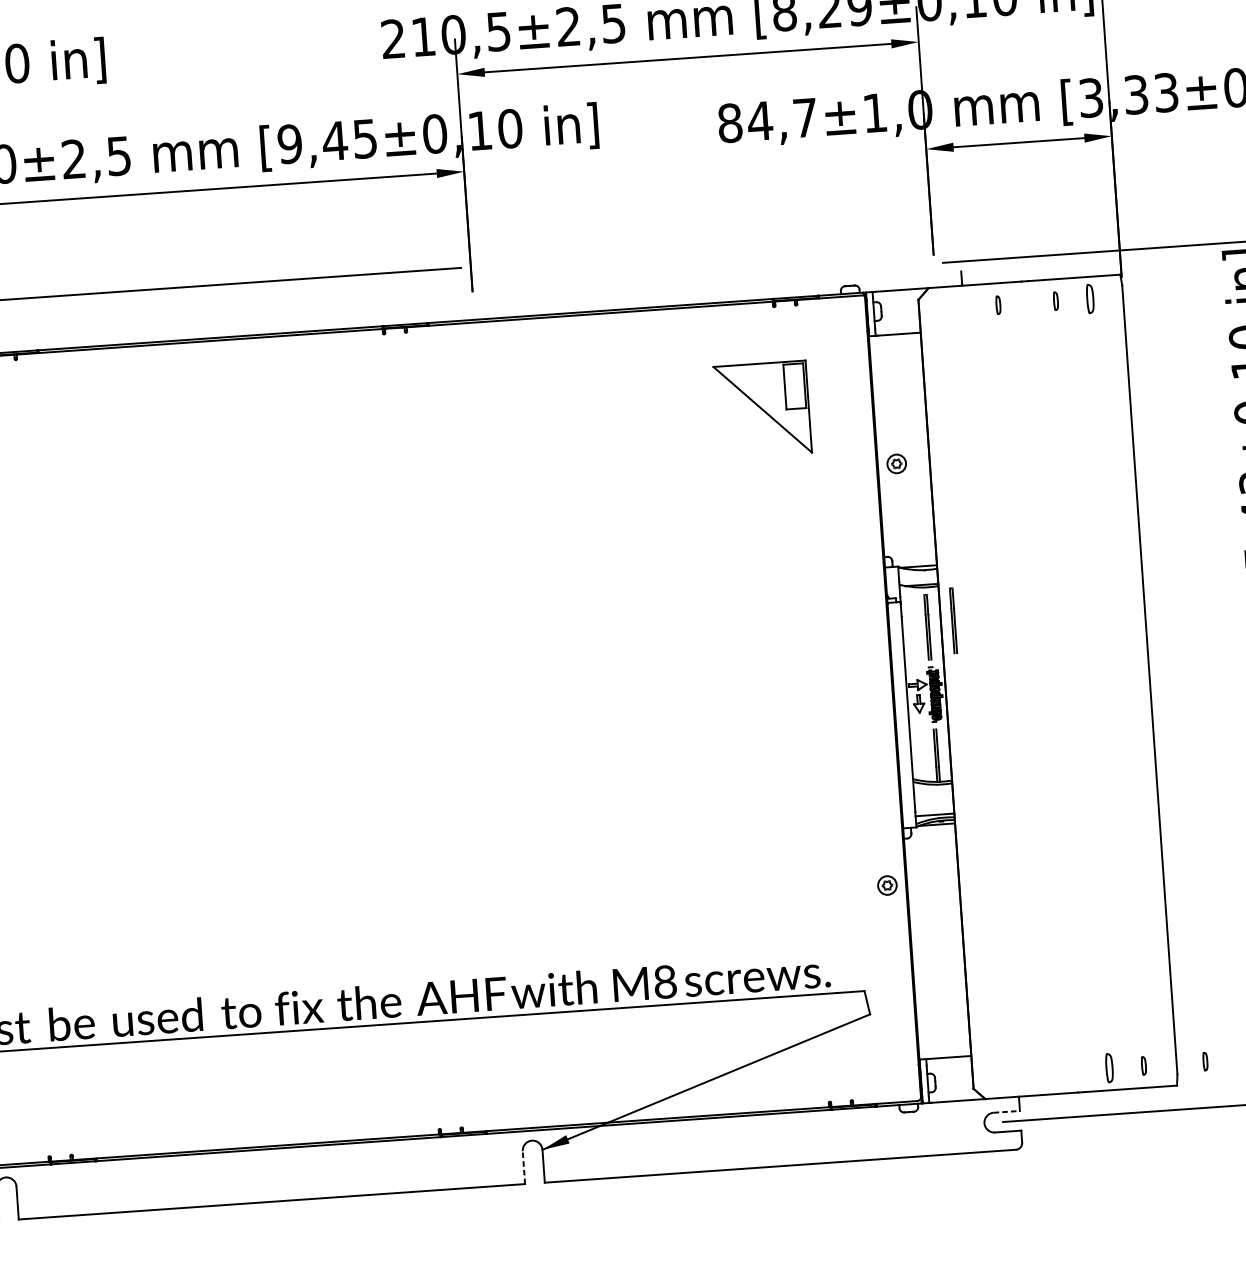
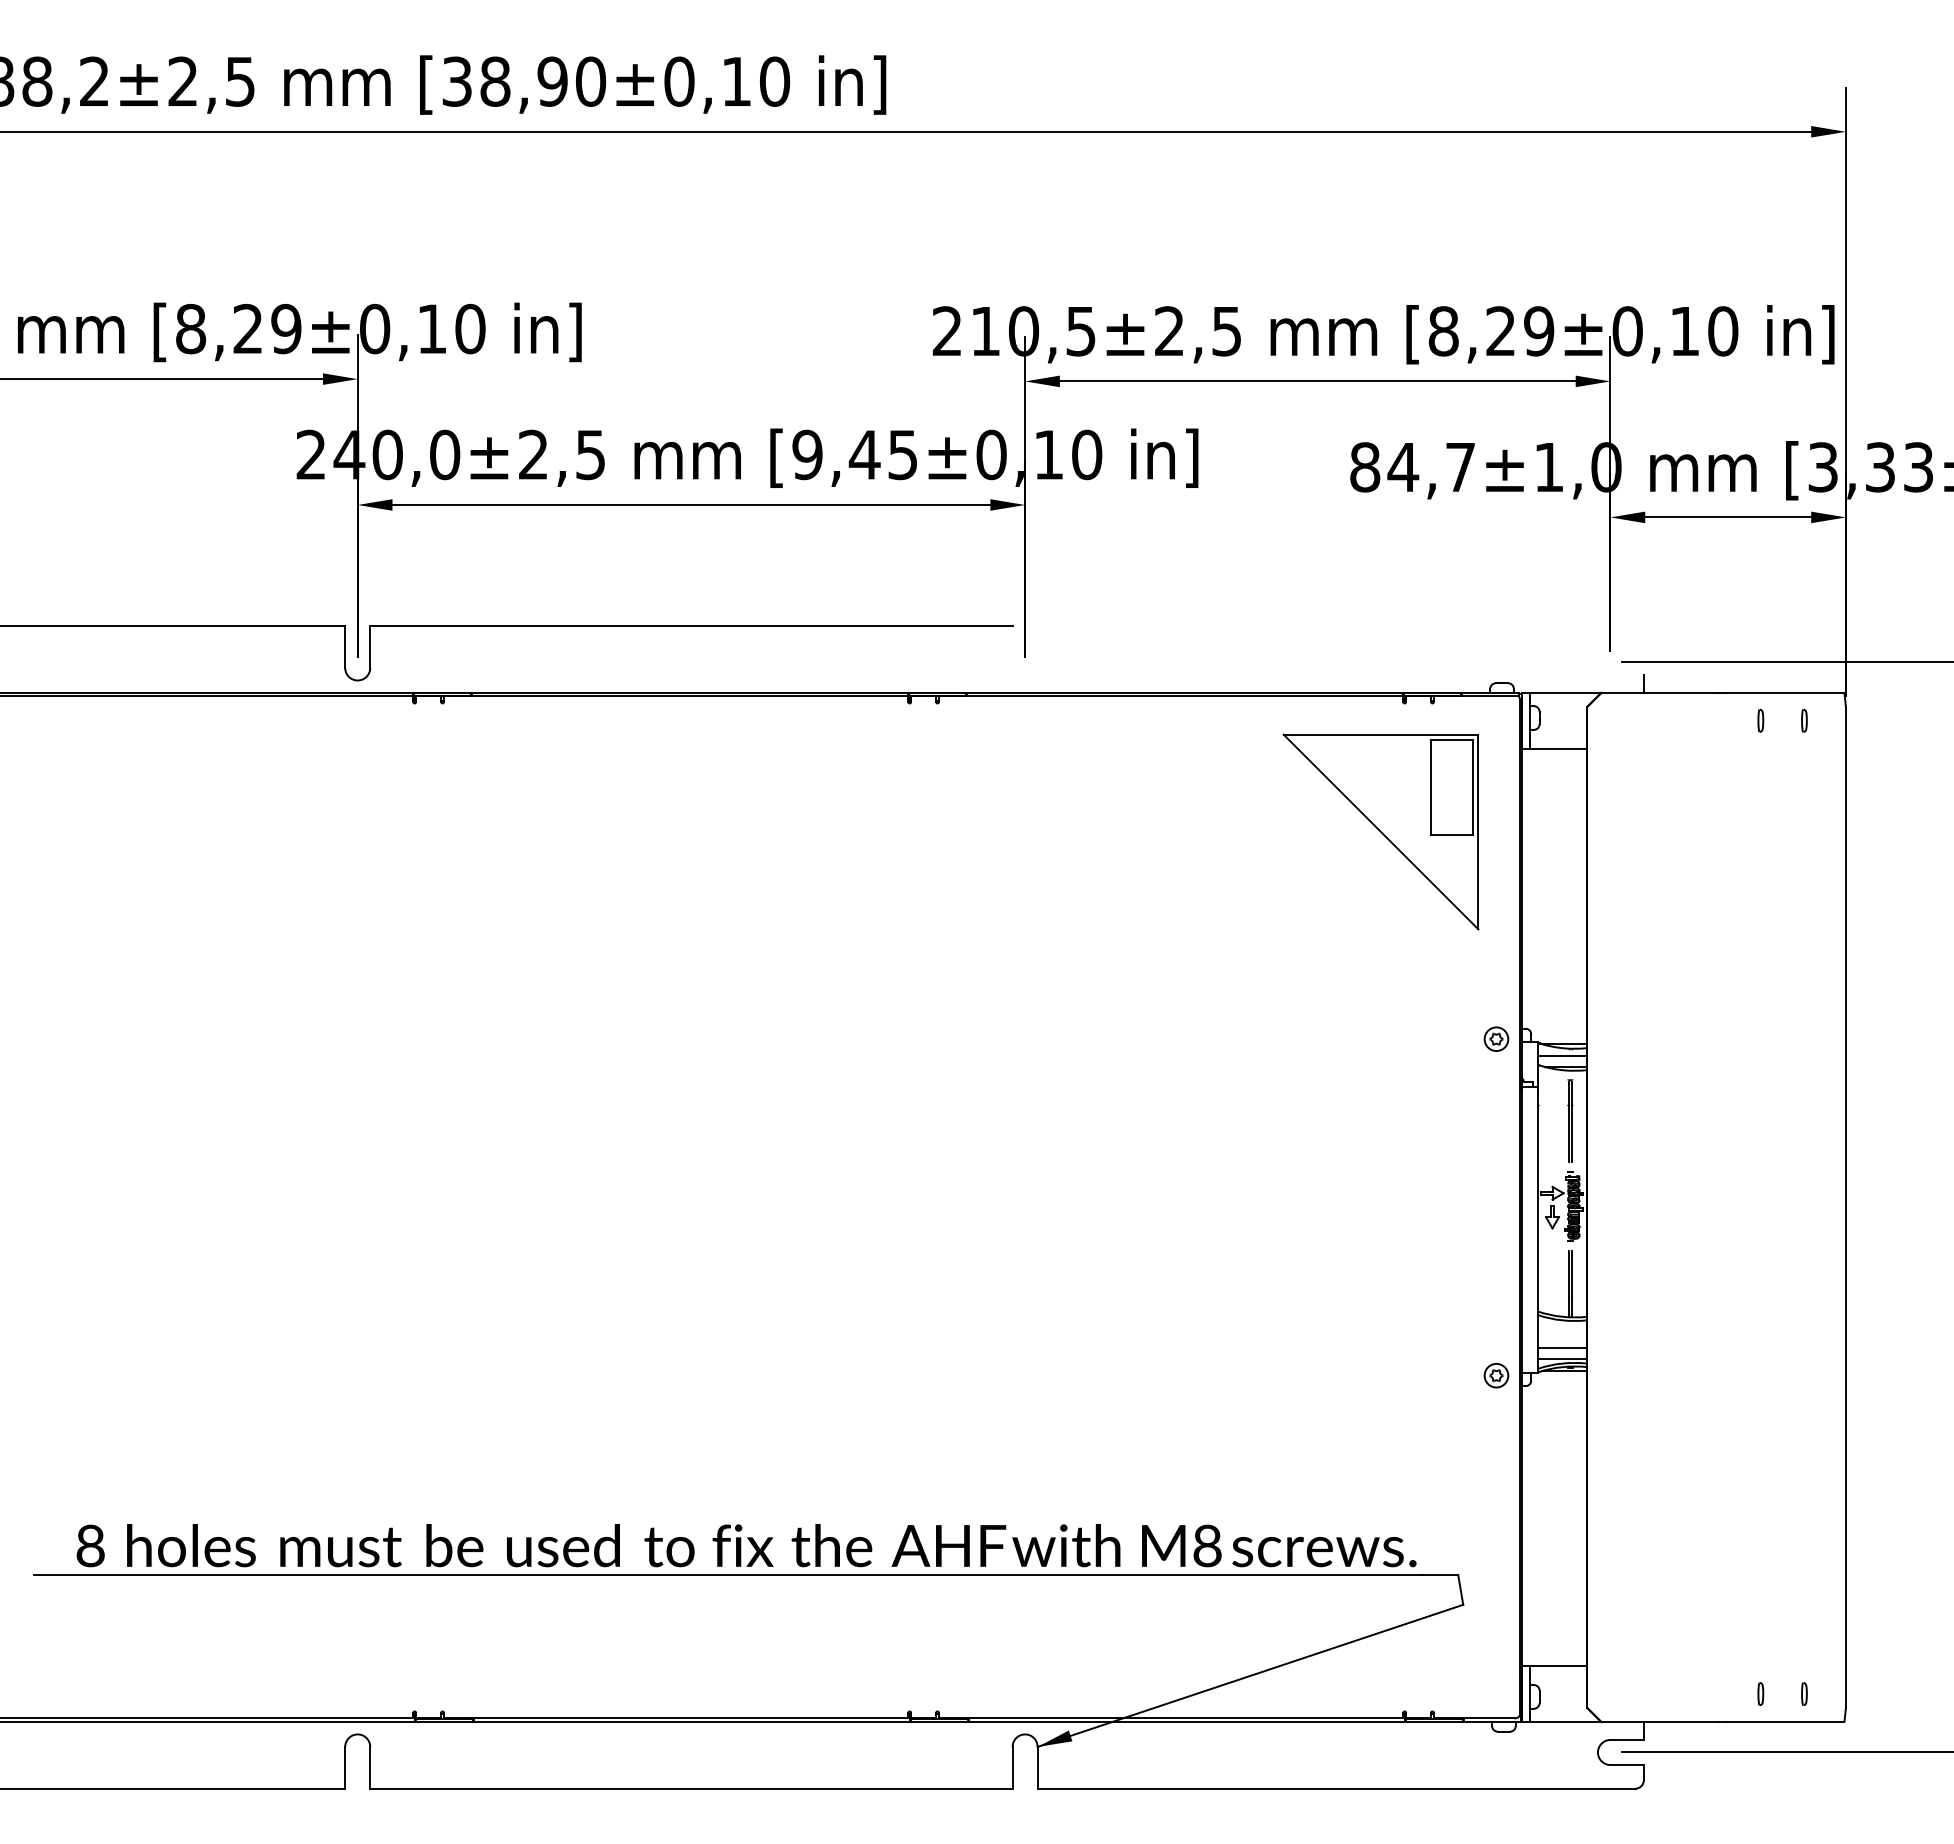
part: (1090, 298) -> (1804, 720), size x0.62
part: (998, 305) -> (1687, 720), removed
part: (762, 409) -> (1380, 831), size x1.67
part: (896, 463) -> (1496, 1038), moved
line: (918, 576) -> (1562, 1056), added
part: (953, 620) -> (1603, 1114), removed
line: (934, 806) -> (1562, 1347), added
part: (887, 885) -> (1496, 1375), moved
part: (1205, 1061) -> (1882, 1693), removed
part: (1109, 1068) -> (1760, 1694), size x0.62
line: (1007, 1111) -> (1627, 1739), dashed -> solid
line: (523, 1167) -> (1012, 1767), dashed -> solid

